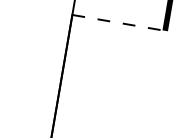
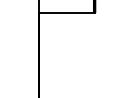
line: (120, 22) -> (67, 12), dashed -> solid

